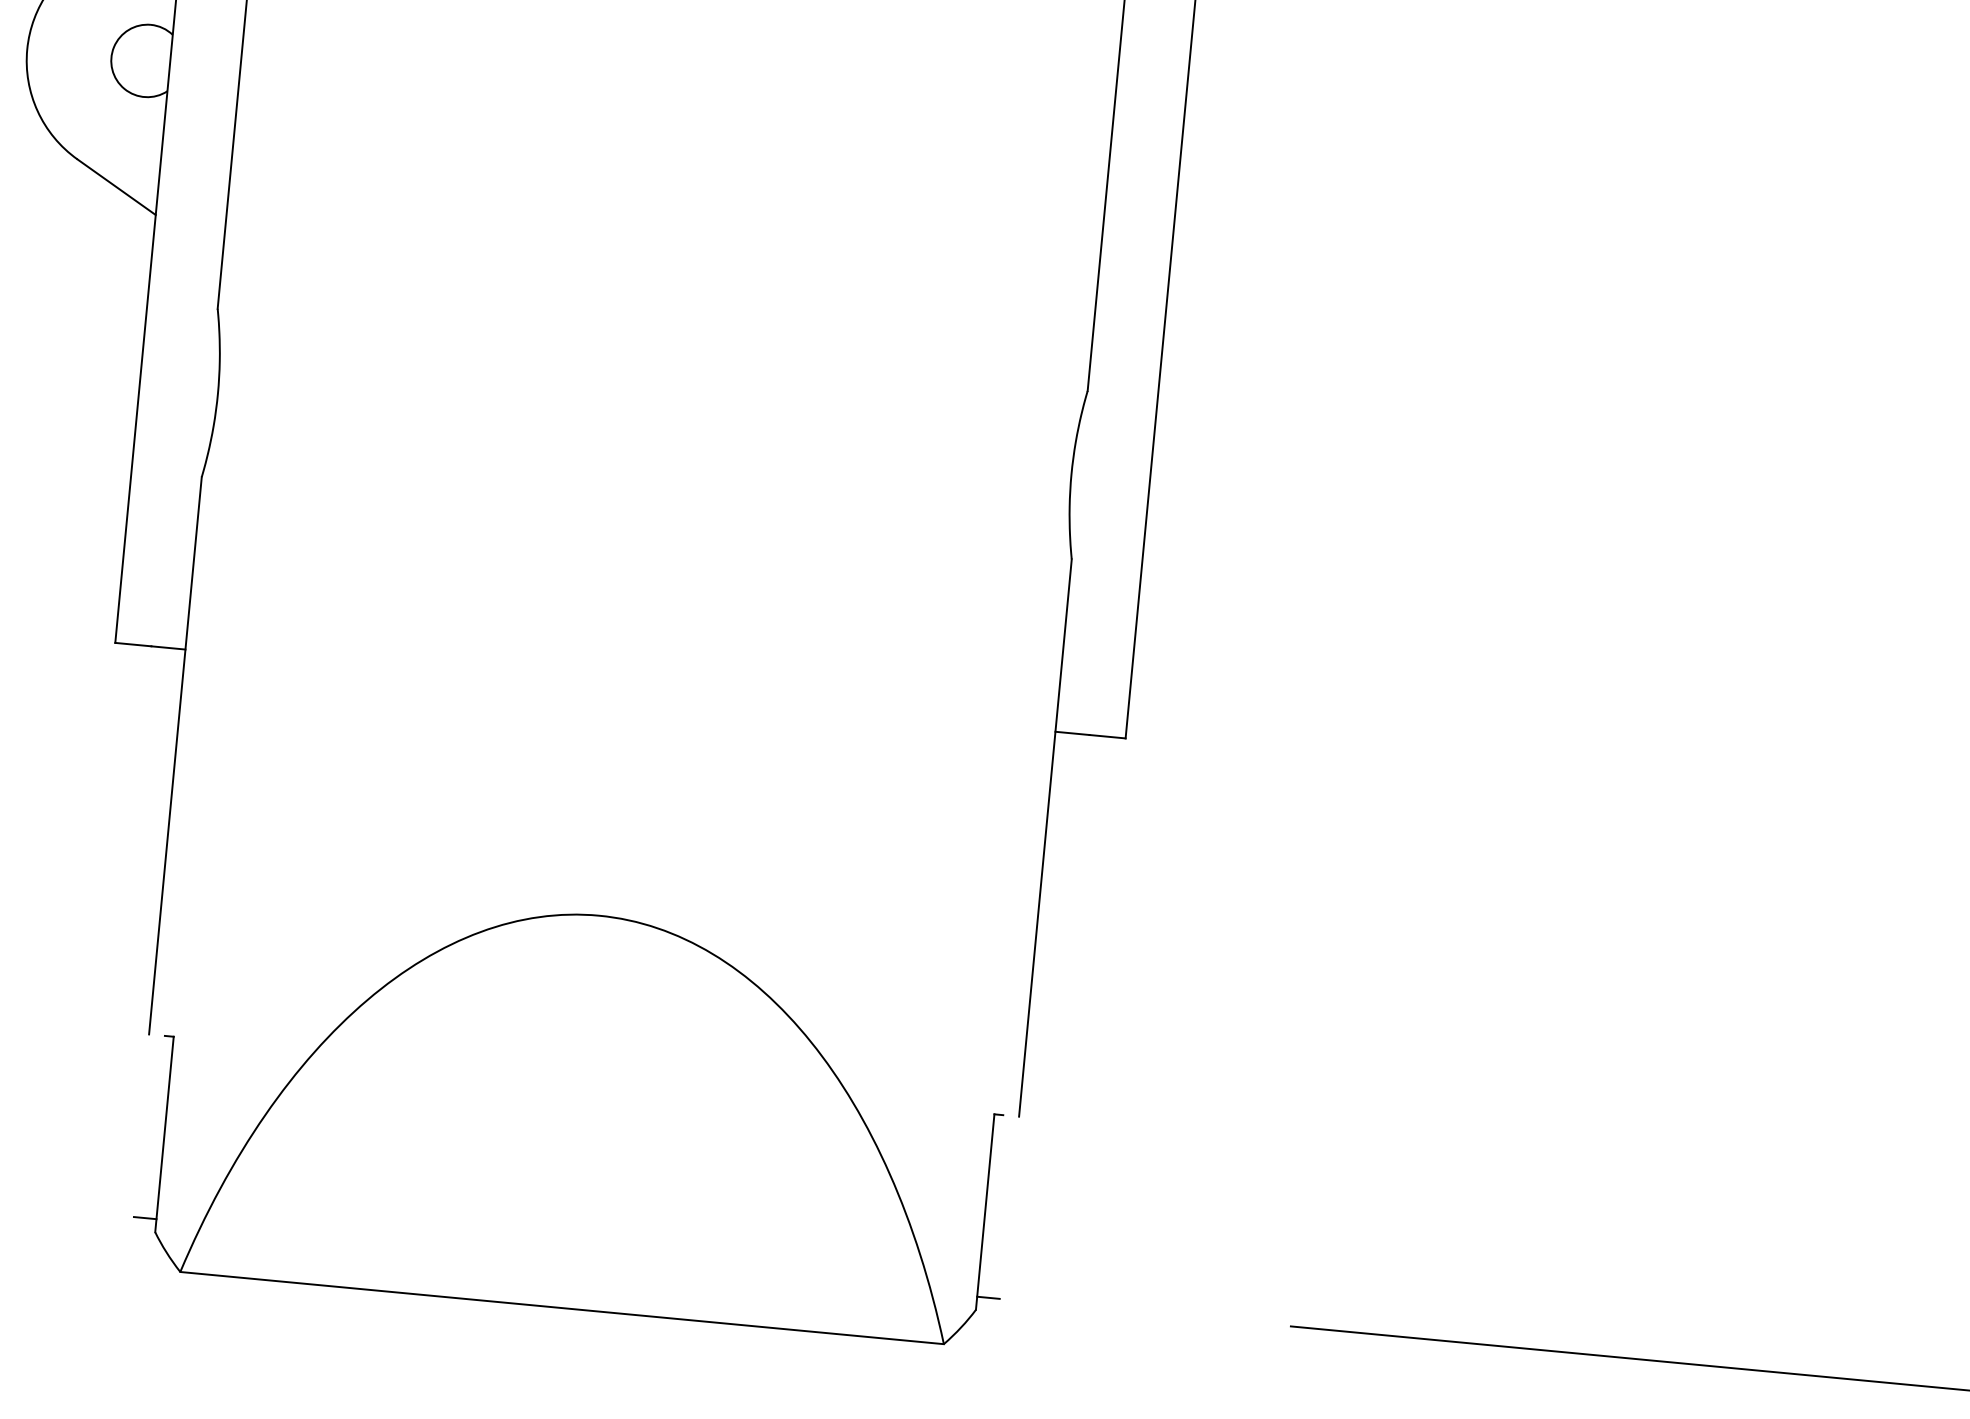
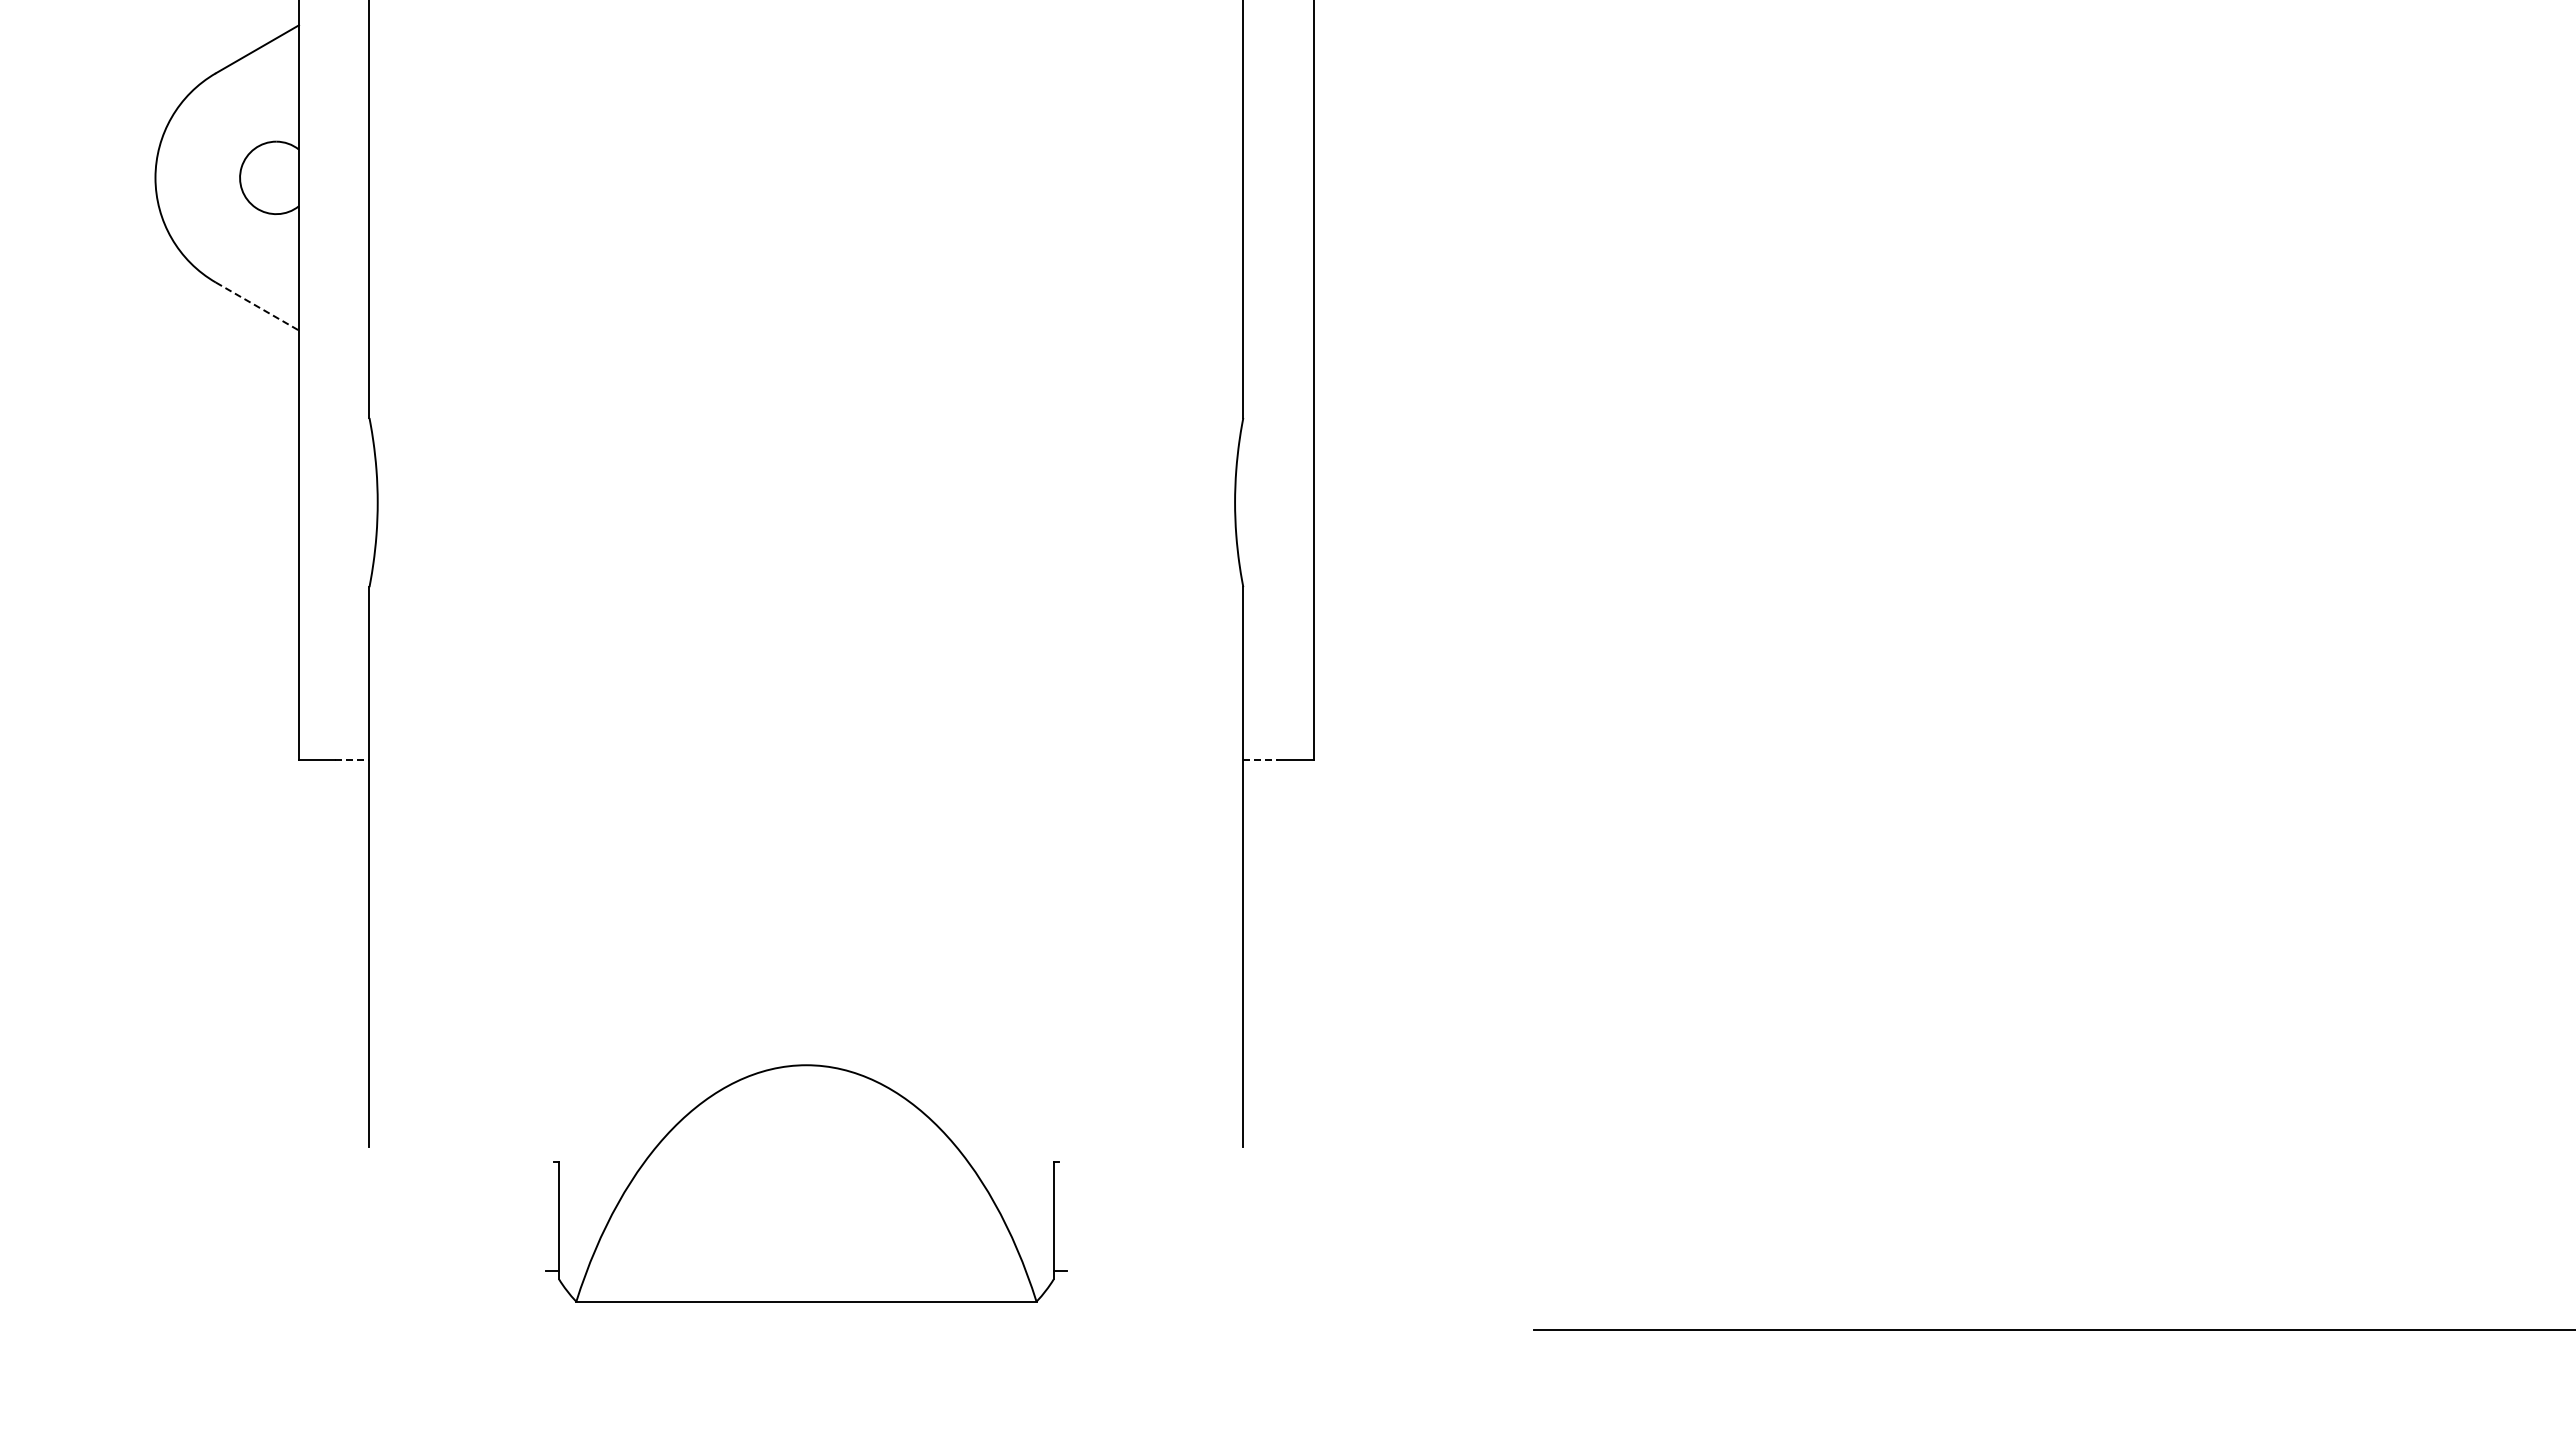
line: (116, 187) -> (257, 306), solid -> dashed
line: (168, 648) -> (352, 760), solid -> dashed
line: (1072, 733) -> (1260, 760), solid -> dashed
part: (580, 1111) -> (806, 1183), size x0.6

